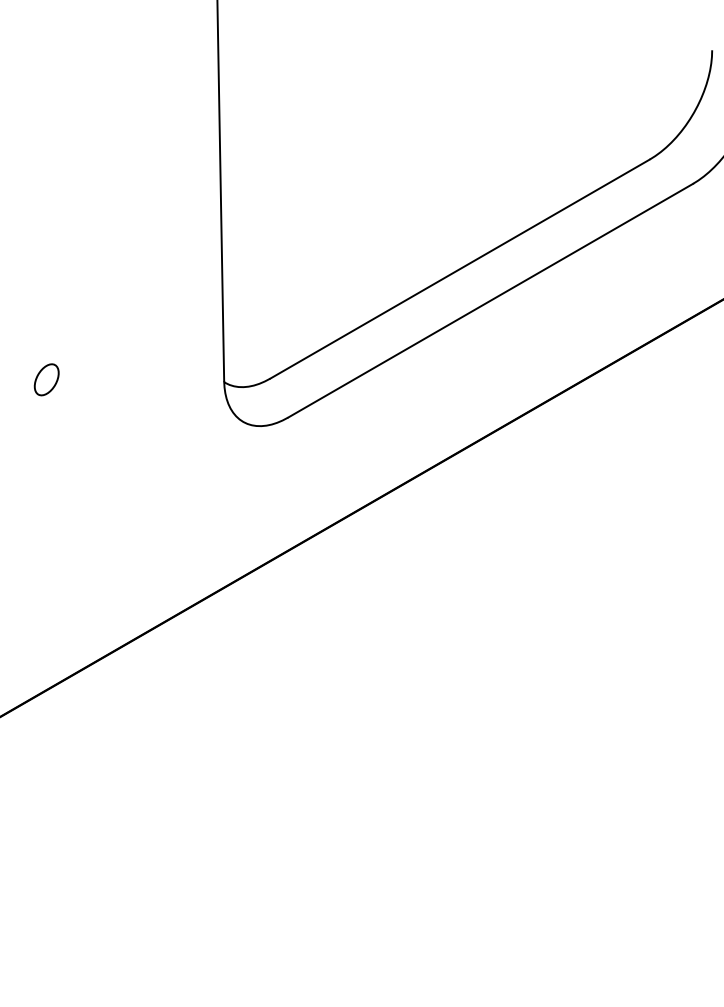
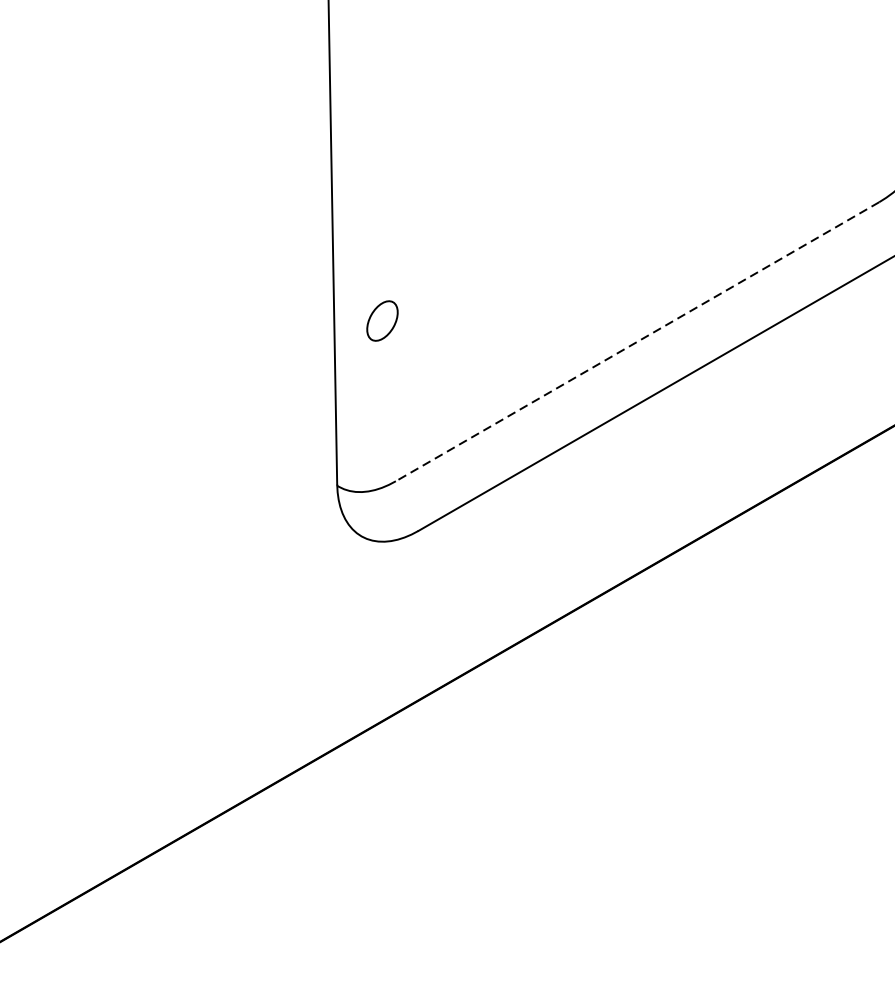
line: (459, 269) -> (636, 342), solid -> dashed
part: (46, 379) -> (382, 320), moved

